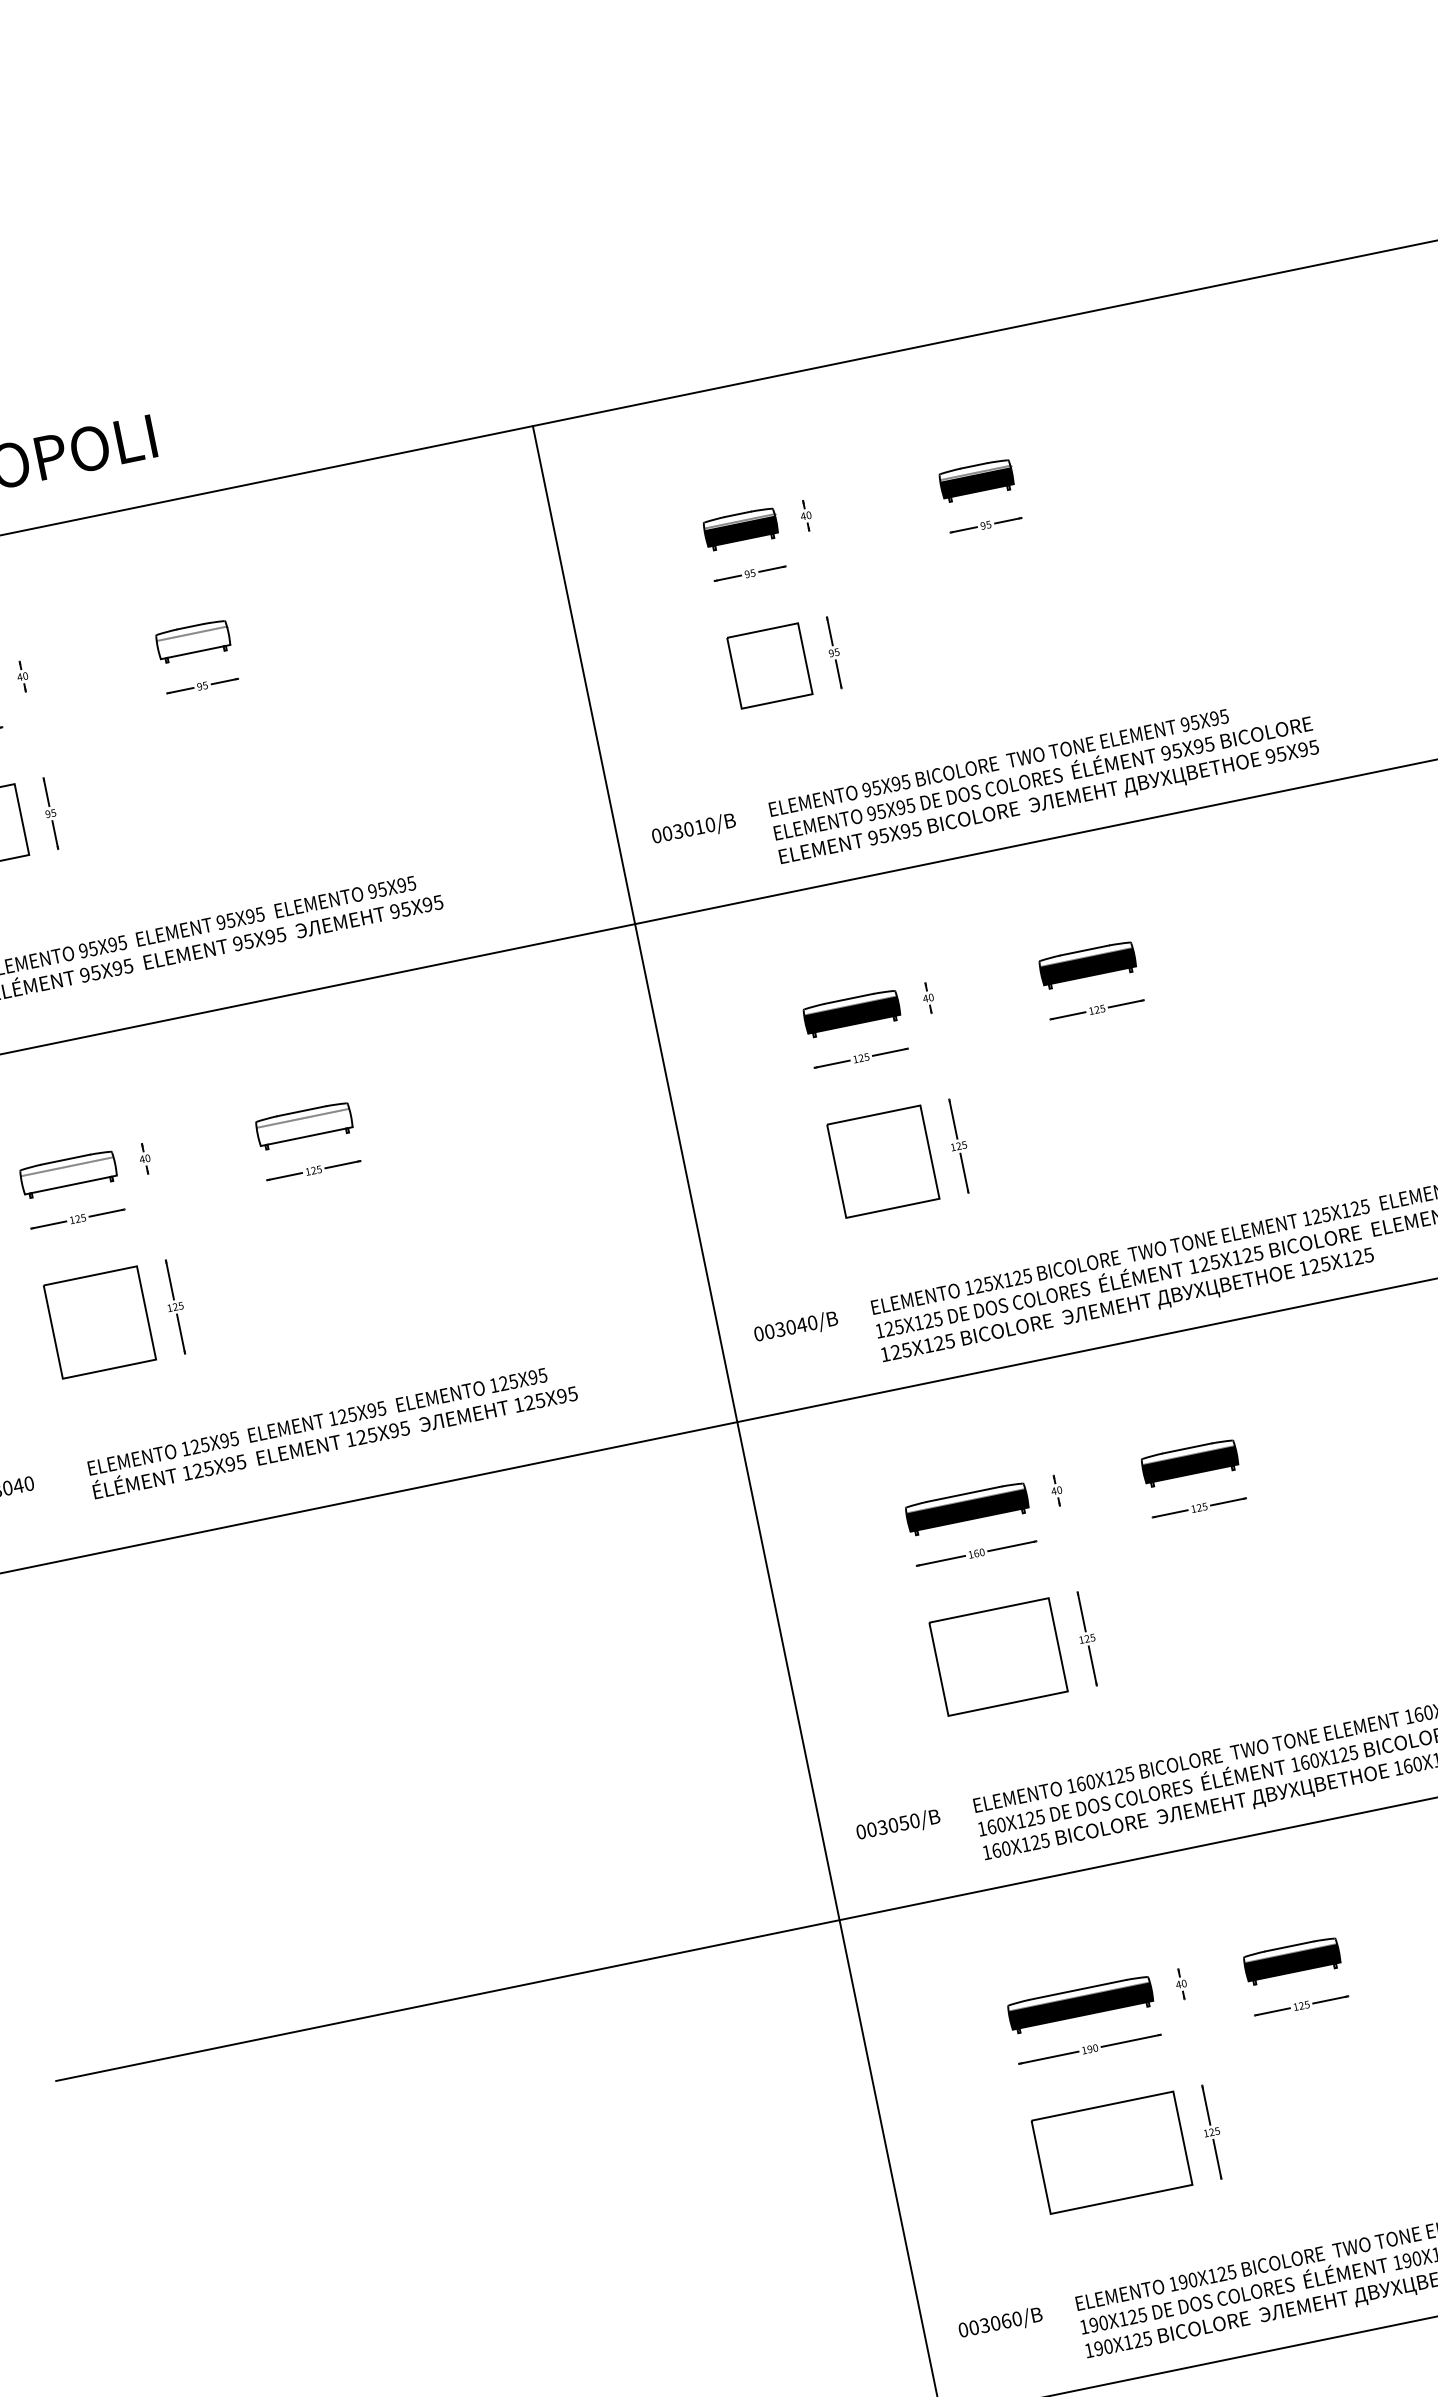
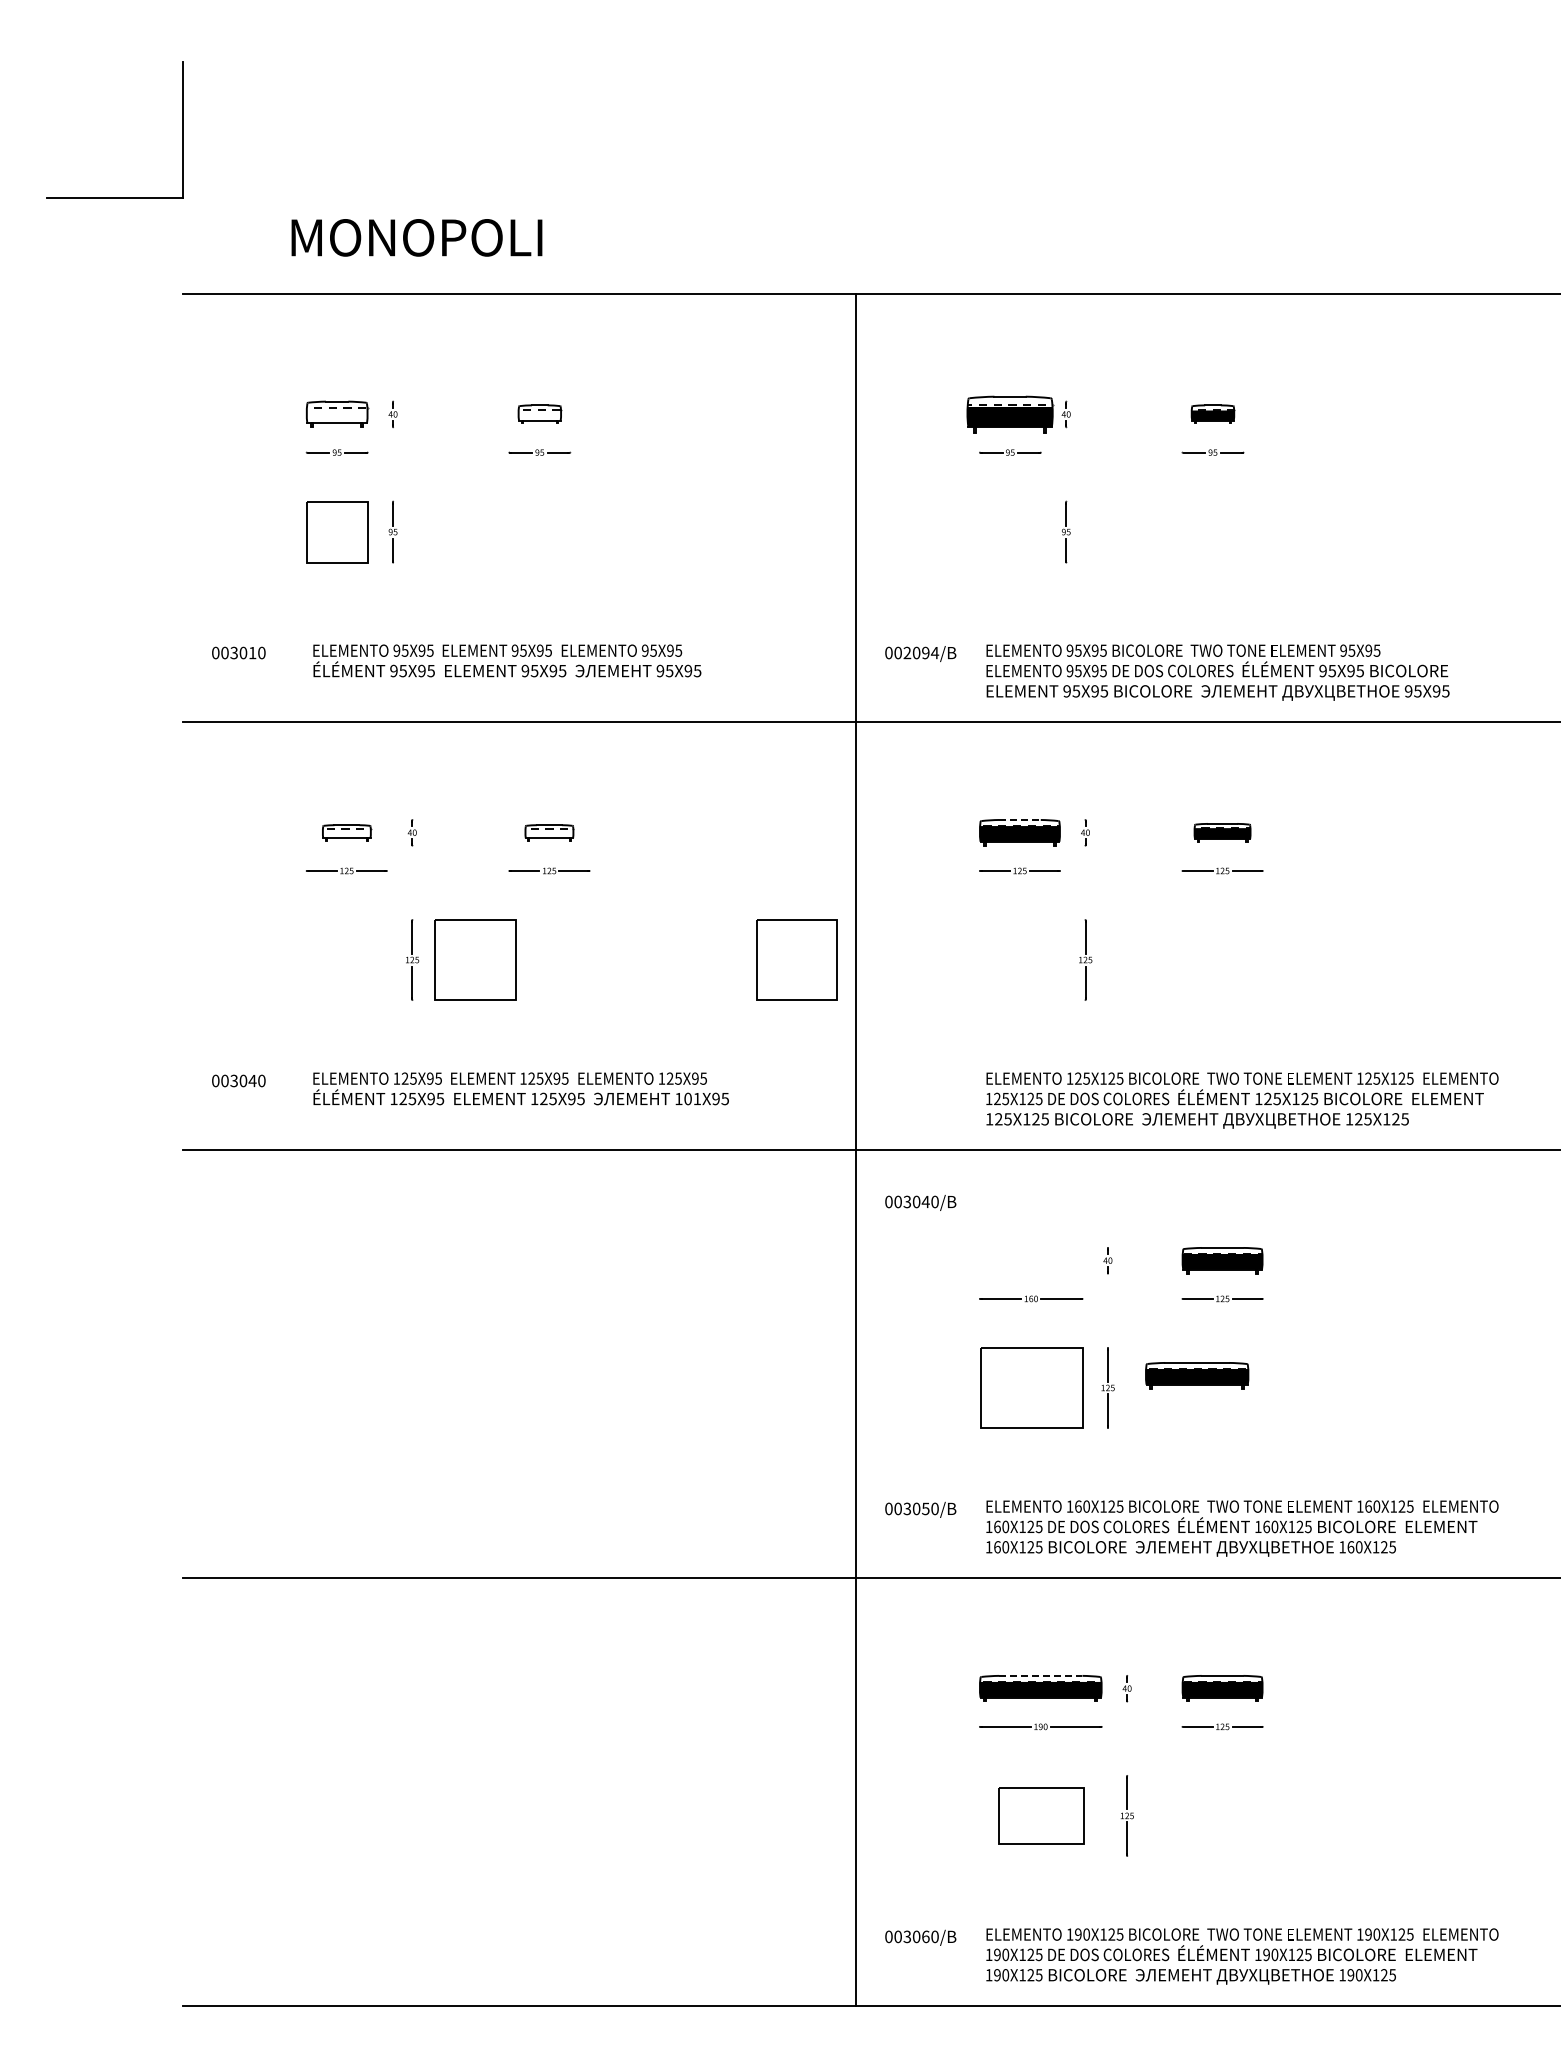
part: (976, 479) -> (1212, 413), size x0.7
part: (741, 528) -> (1010, 413), size x1.4
part: (192, 640) -> (539, 413), size x0.7
part: (769, 666) -> (1010, 532), removed
text: (694, 827) -> (921, 652), 003010/B -> 002094/B
part: (1087, 965) -> (1222, 832), size x0.7
line: (848, 998) -> (1019, 819), solid -> dashed
part: (304, 1125) -> (549, 832), size x0.6
part: (883, 1161) -> (796, 959), moved
part: (68, 1174) -> (346, 832), size x0.6
part: (99, 1321) -> (475, 959), moved
text: (795, 1326) -> (920, 1202), moved
text: (534, 1401) -> (692, 1098), 125X95 -> 101X95
part: (967, 1508) -> (1197, 1375), moved
line: (1077, 1989) -> (1040, 1675), solid -> dashed
part: (1111, 2152) -> (1041, 1815), size x0.7

